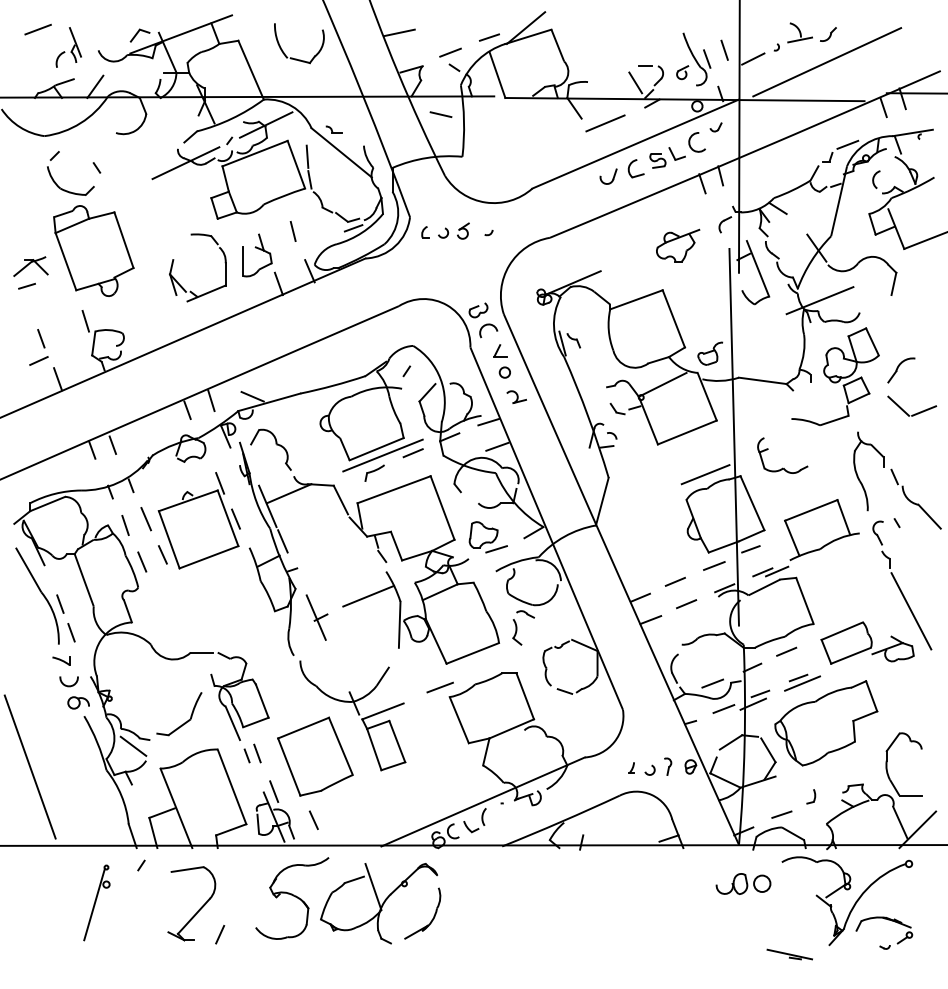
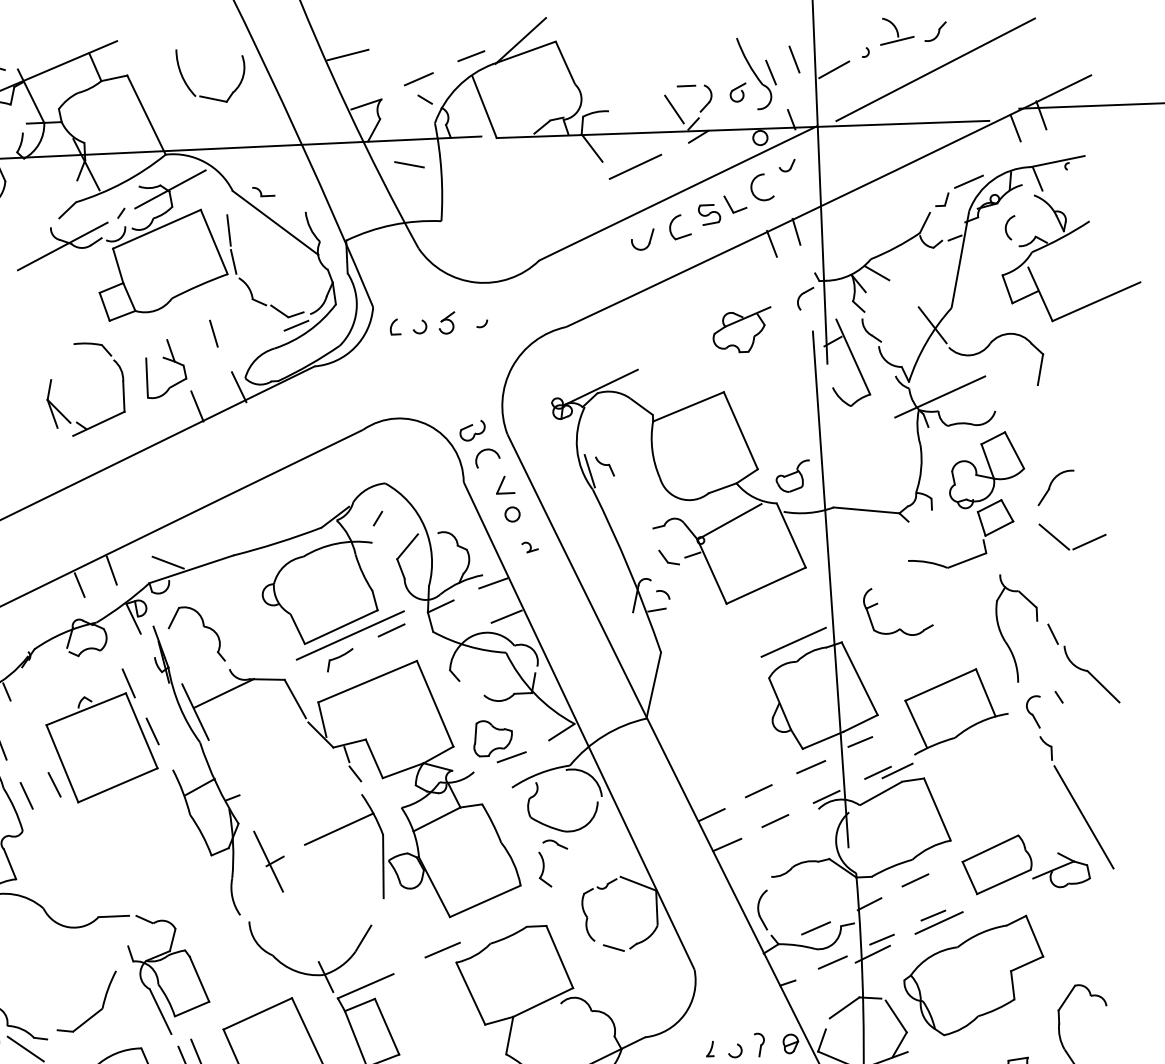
part: (516, 396) -> (529, 546), size x0.6
line: (146, 519) -> (30, 737), removed
line: (282, 541) -> (217, 759), removed

